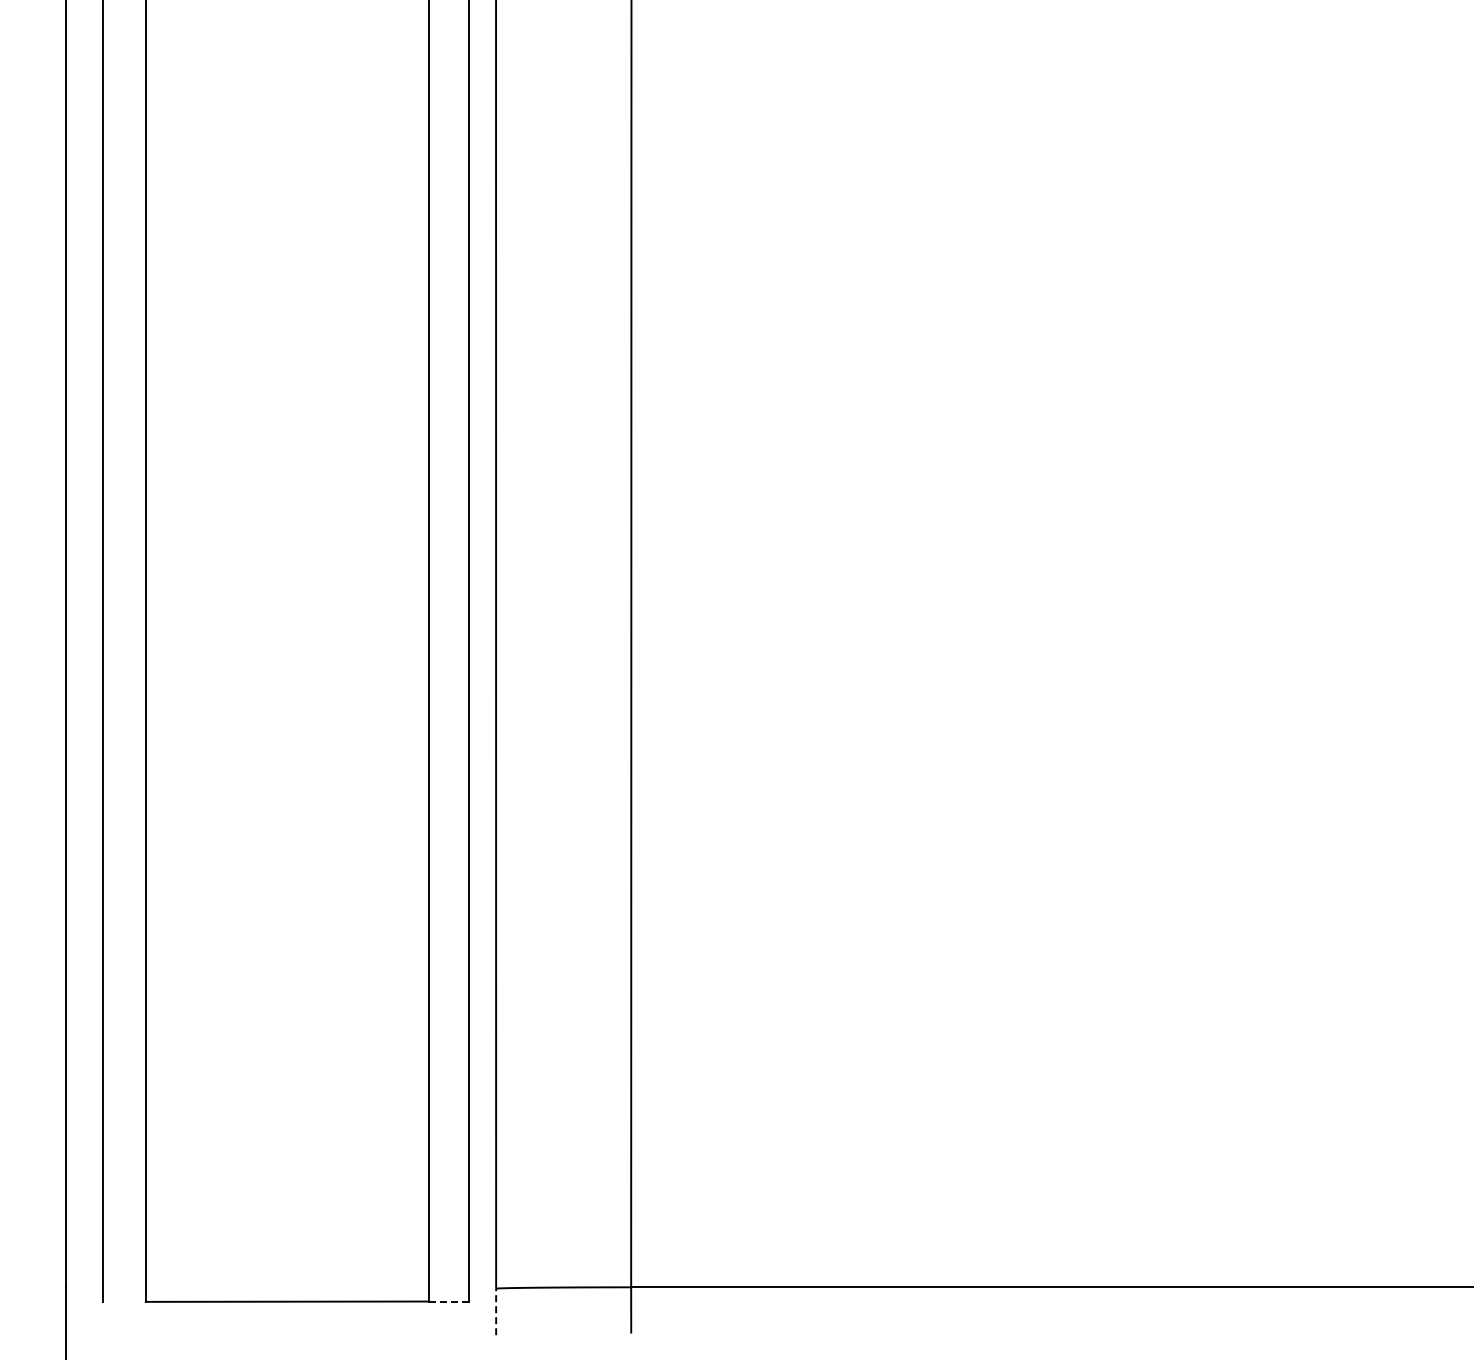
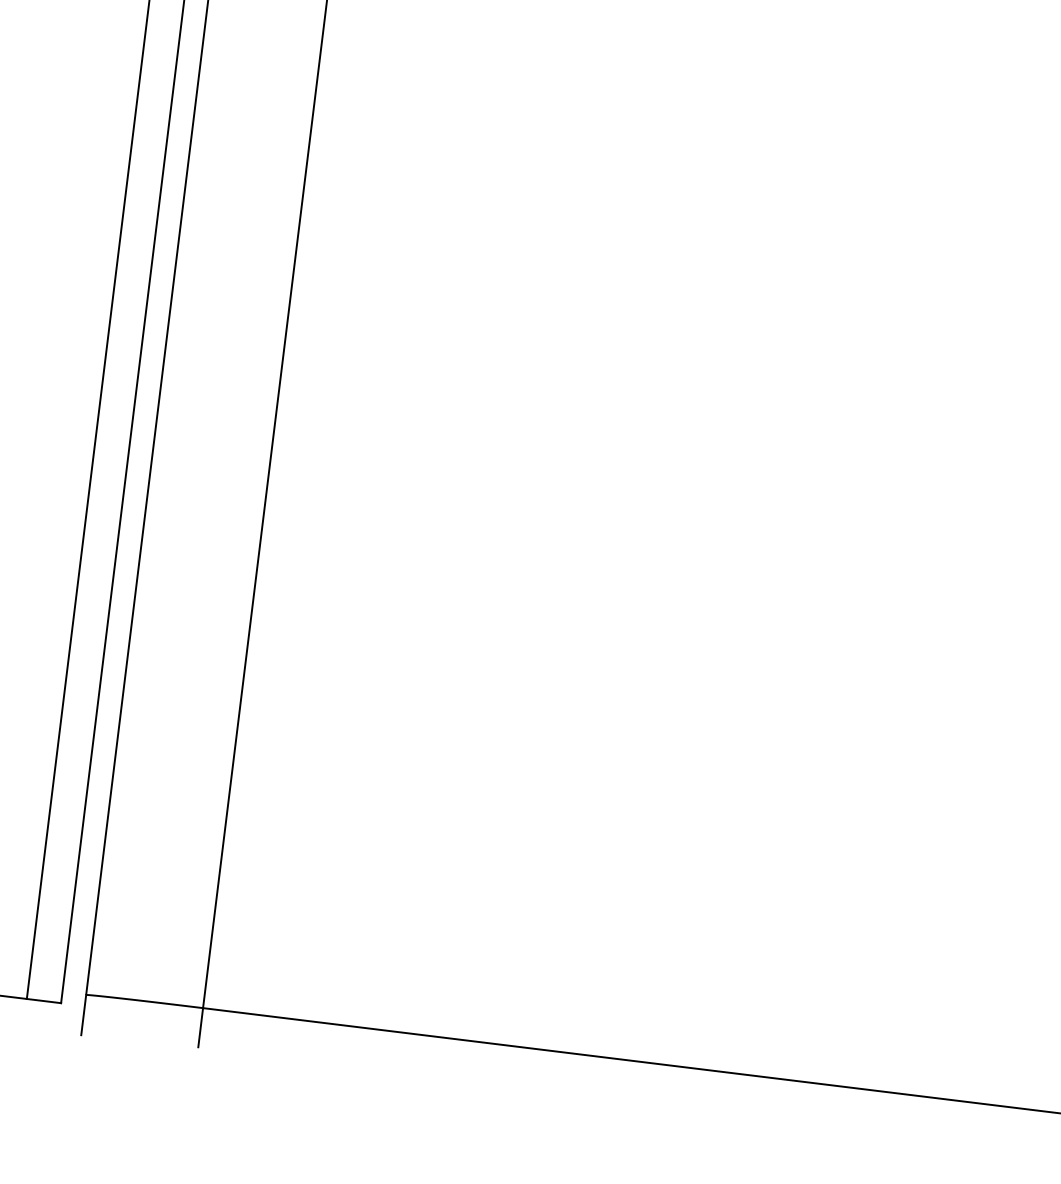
line: (448, 1301) -> (43, 1001), dashed -> solid
line: (496, 1311) -> (84, 1014), dashed -> solid

